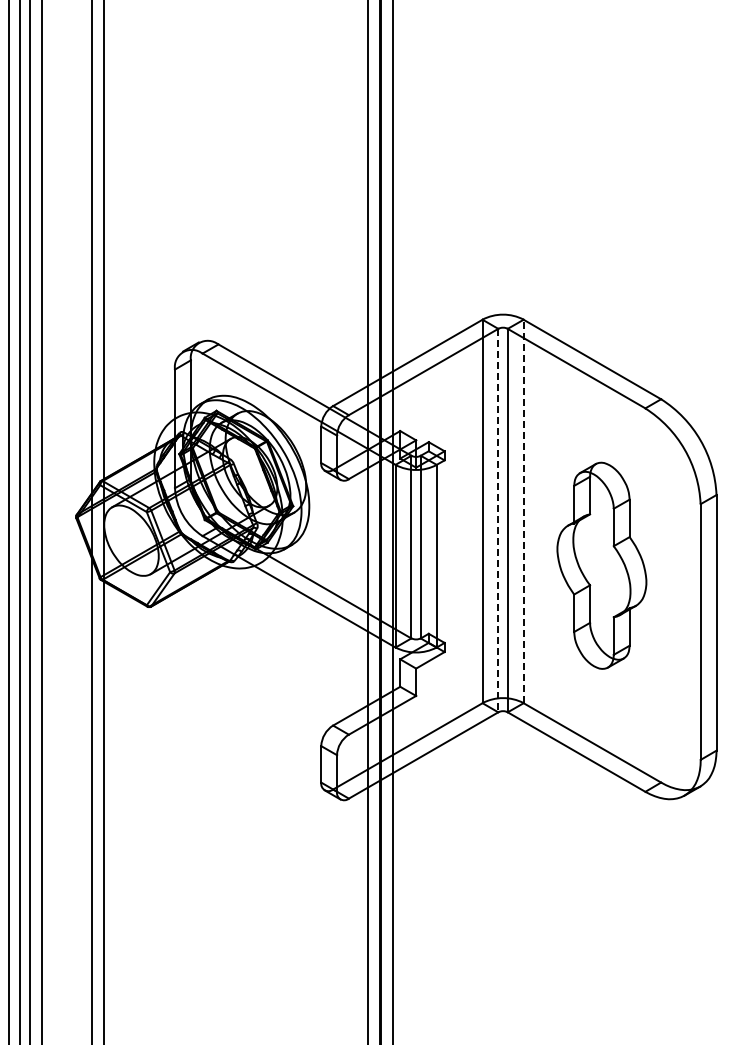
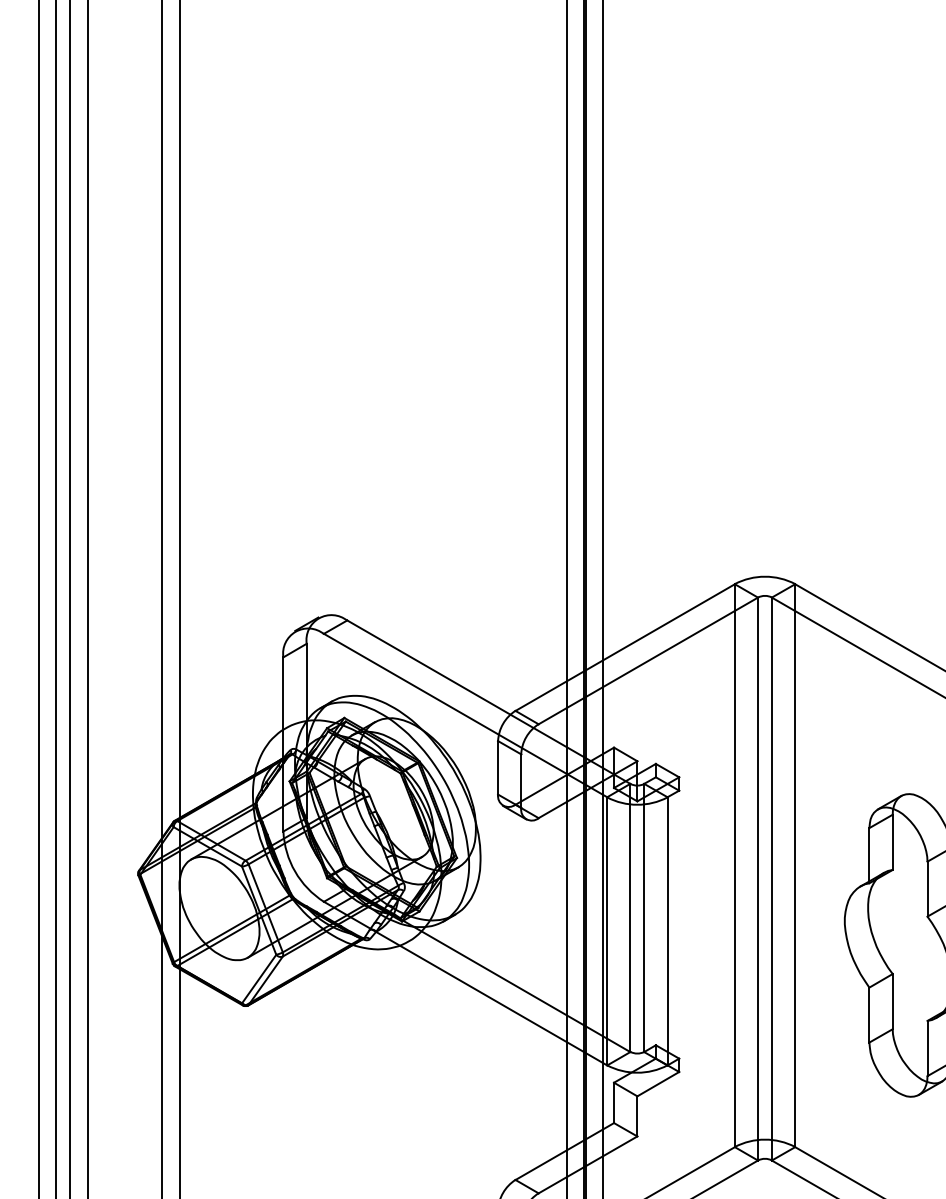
line: (523, 511) -> (794, 865), dashed -> solid
line: (498, 520) -> (758, 878), dashed -> solid

